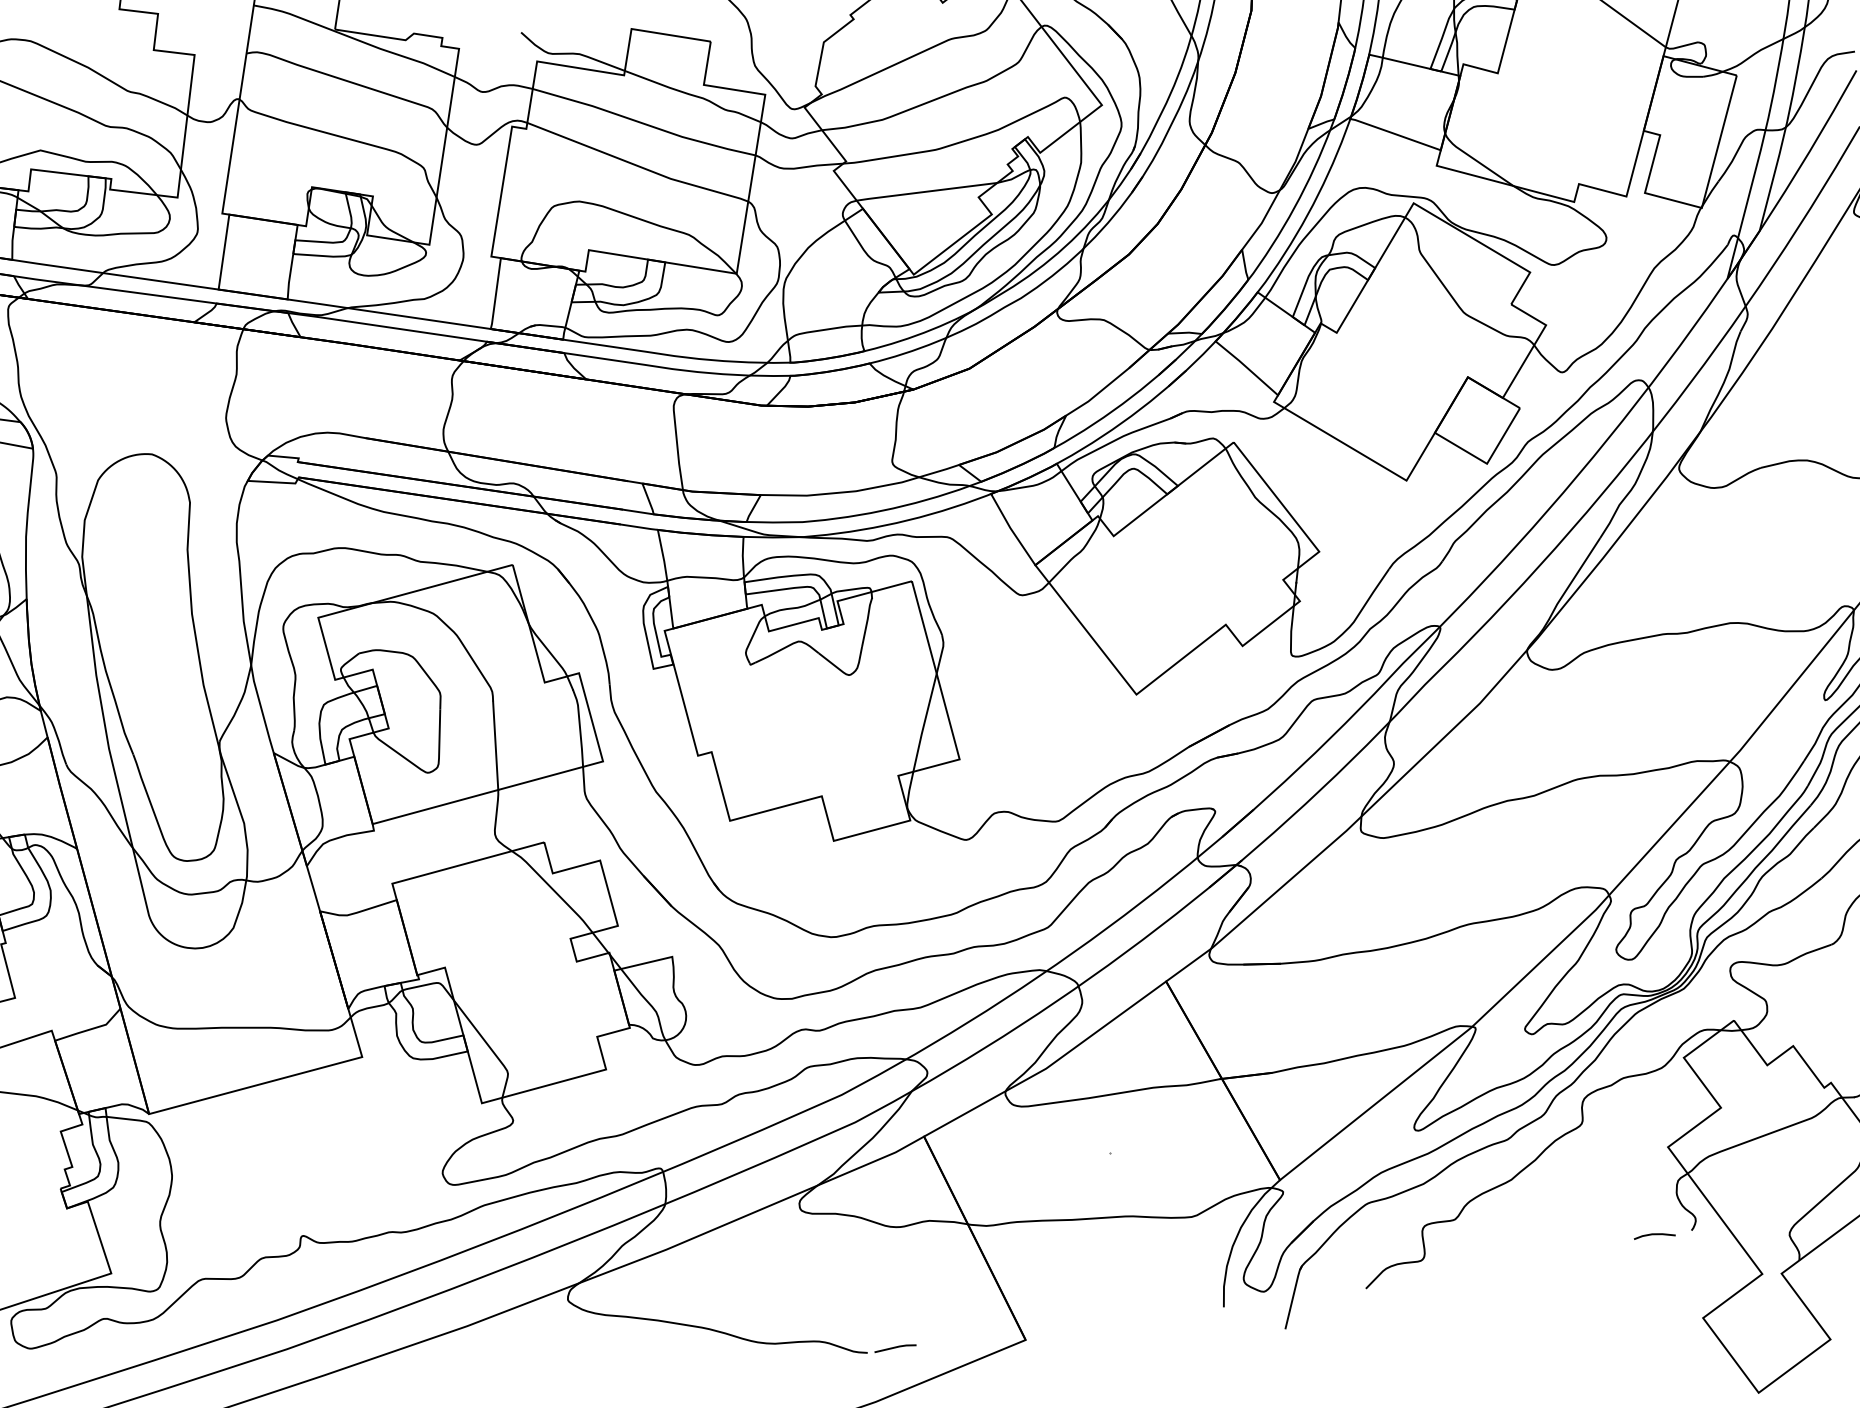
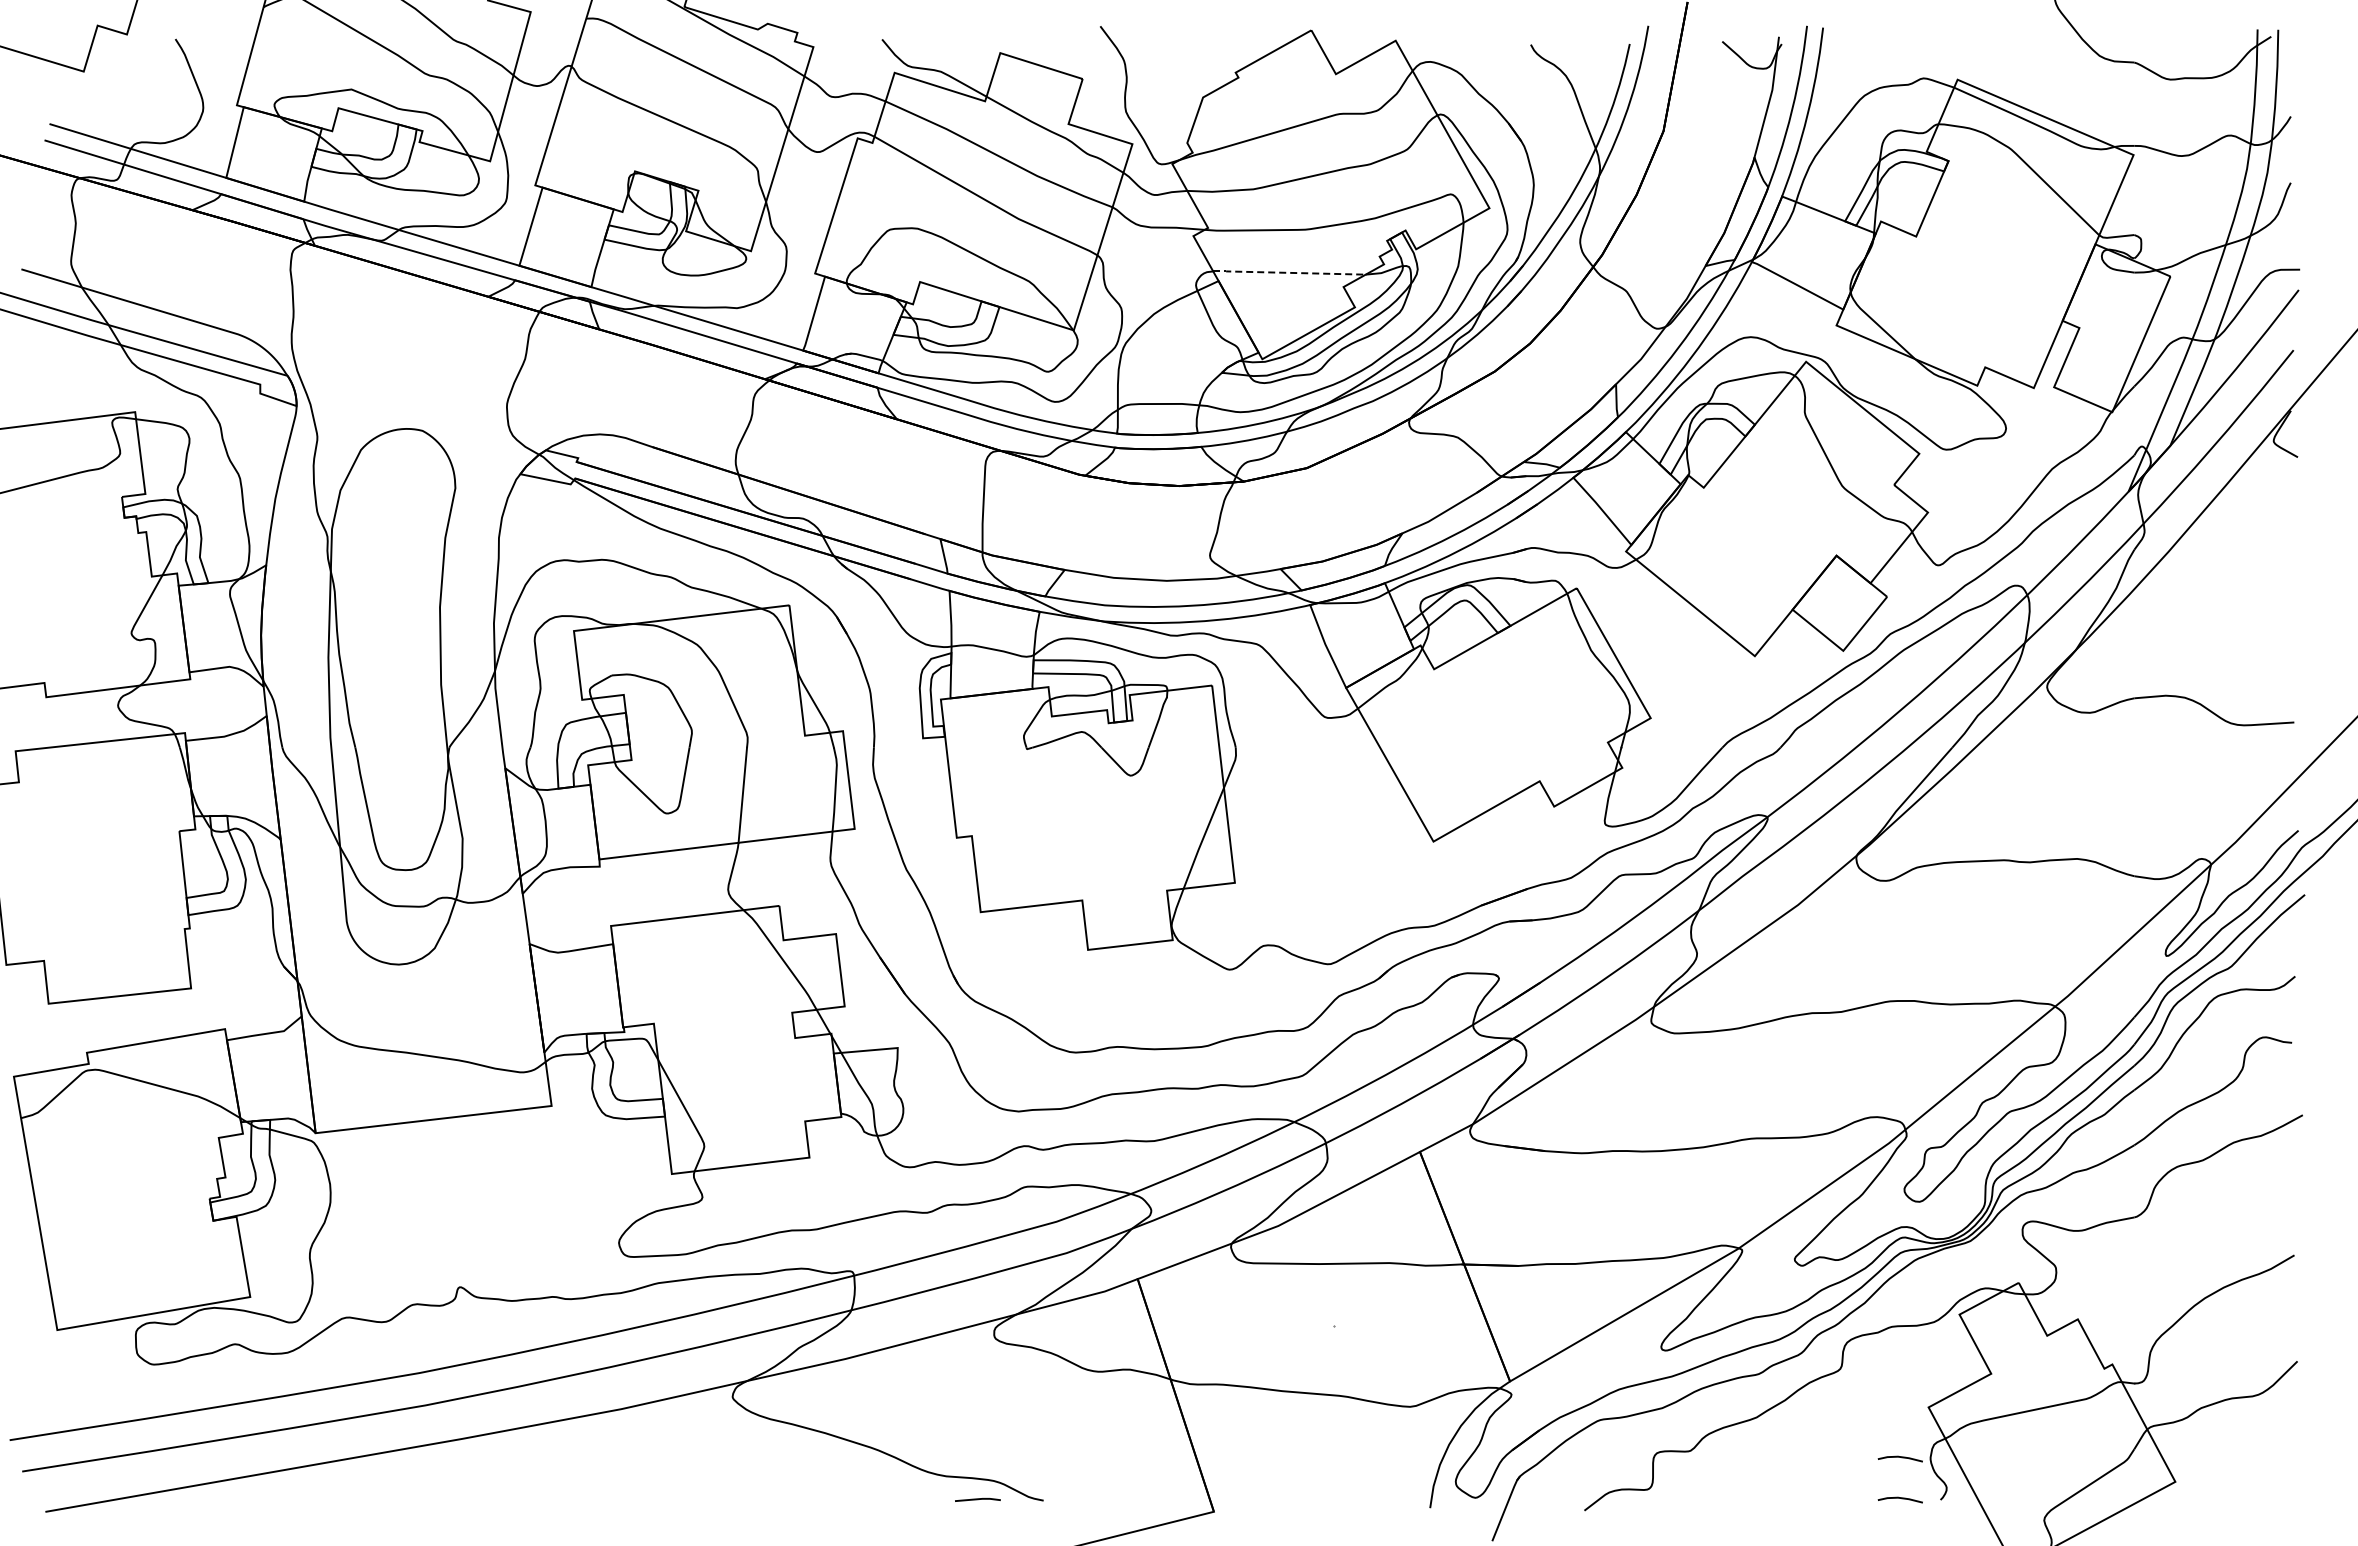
line: (926, 191) -> (1288, 272), solid -> dashed
line: (1648, 1197) -> (1899, 1457), added
line: (895, 1347) -> (977, 1499), moved

